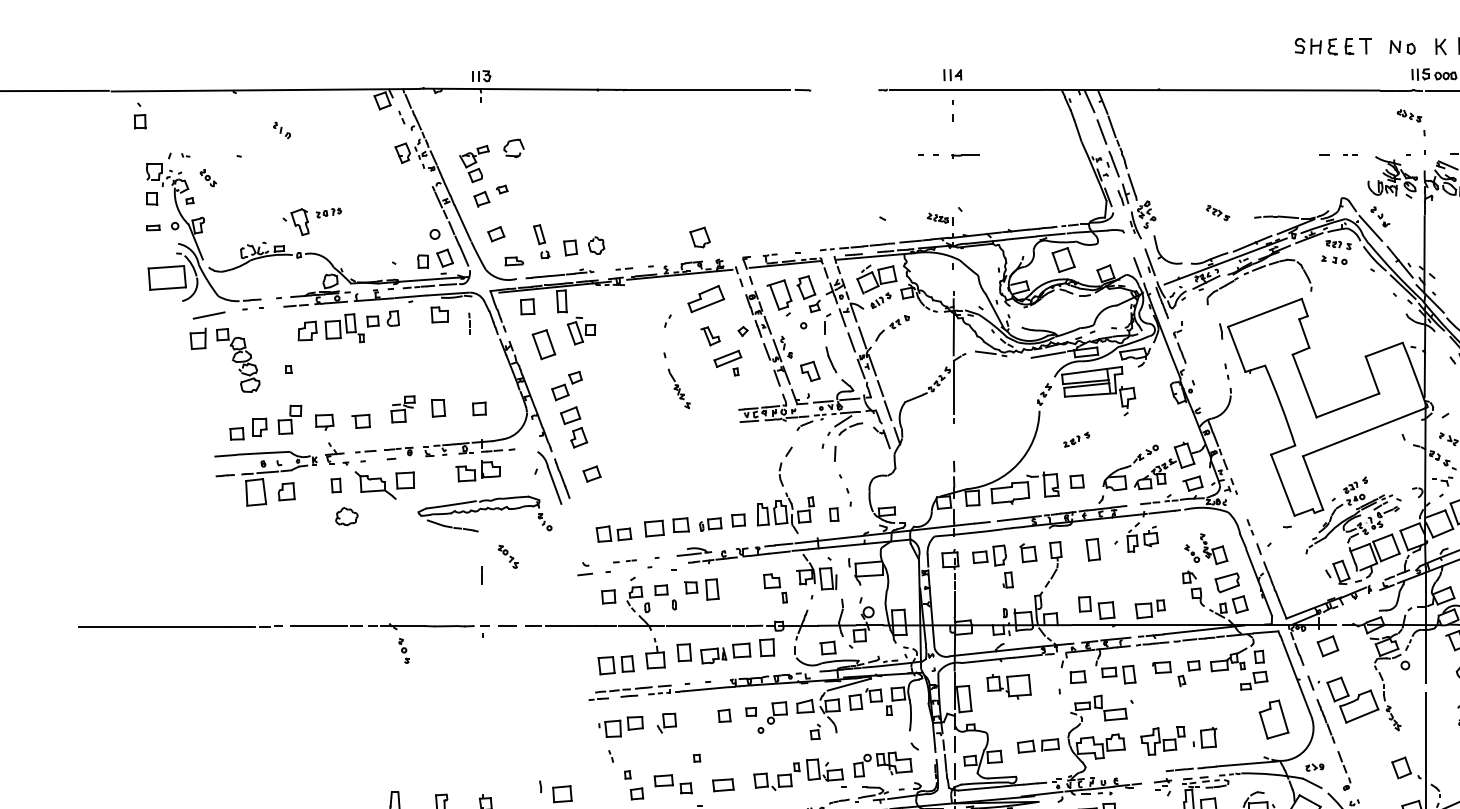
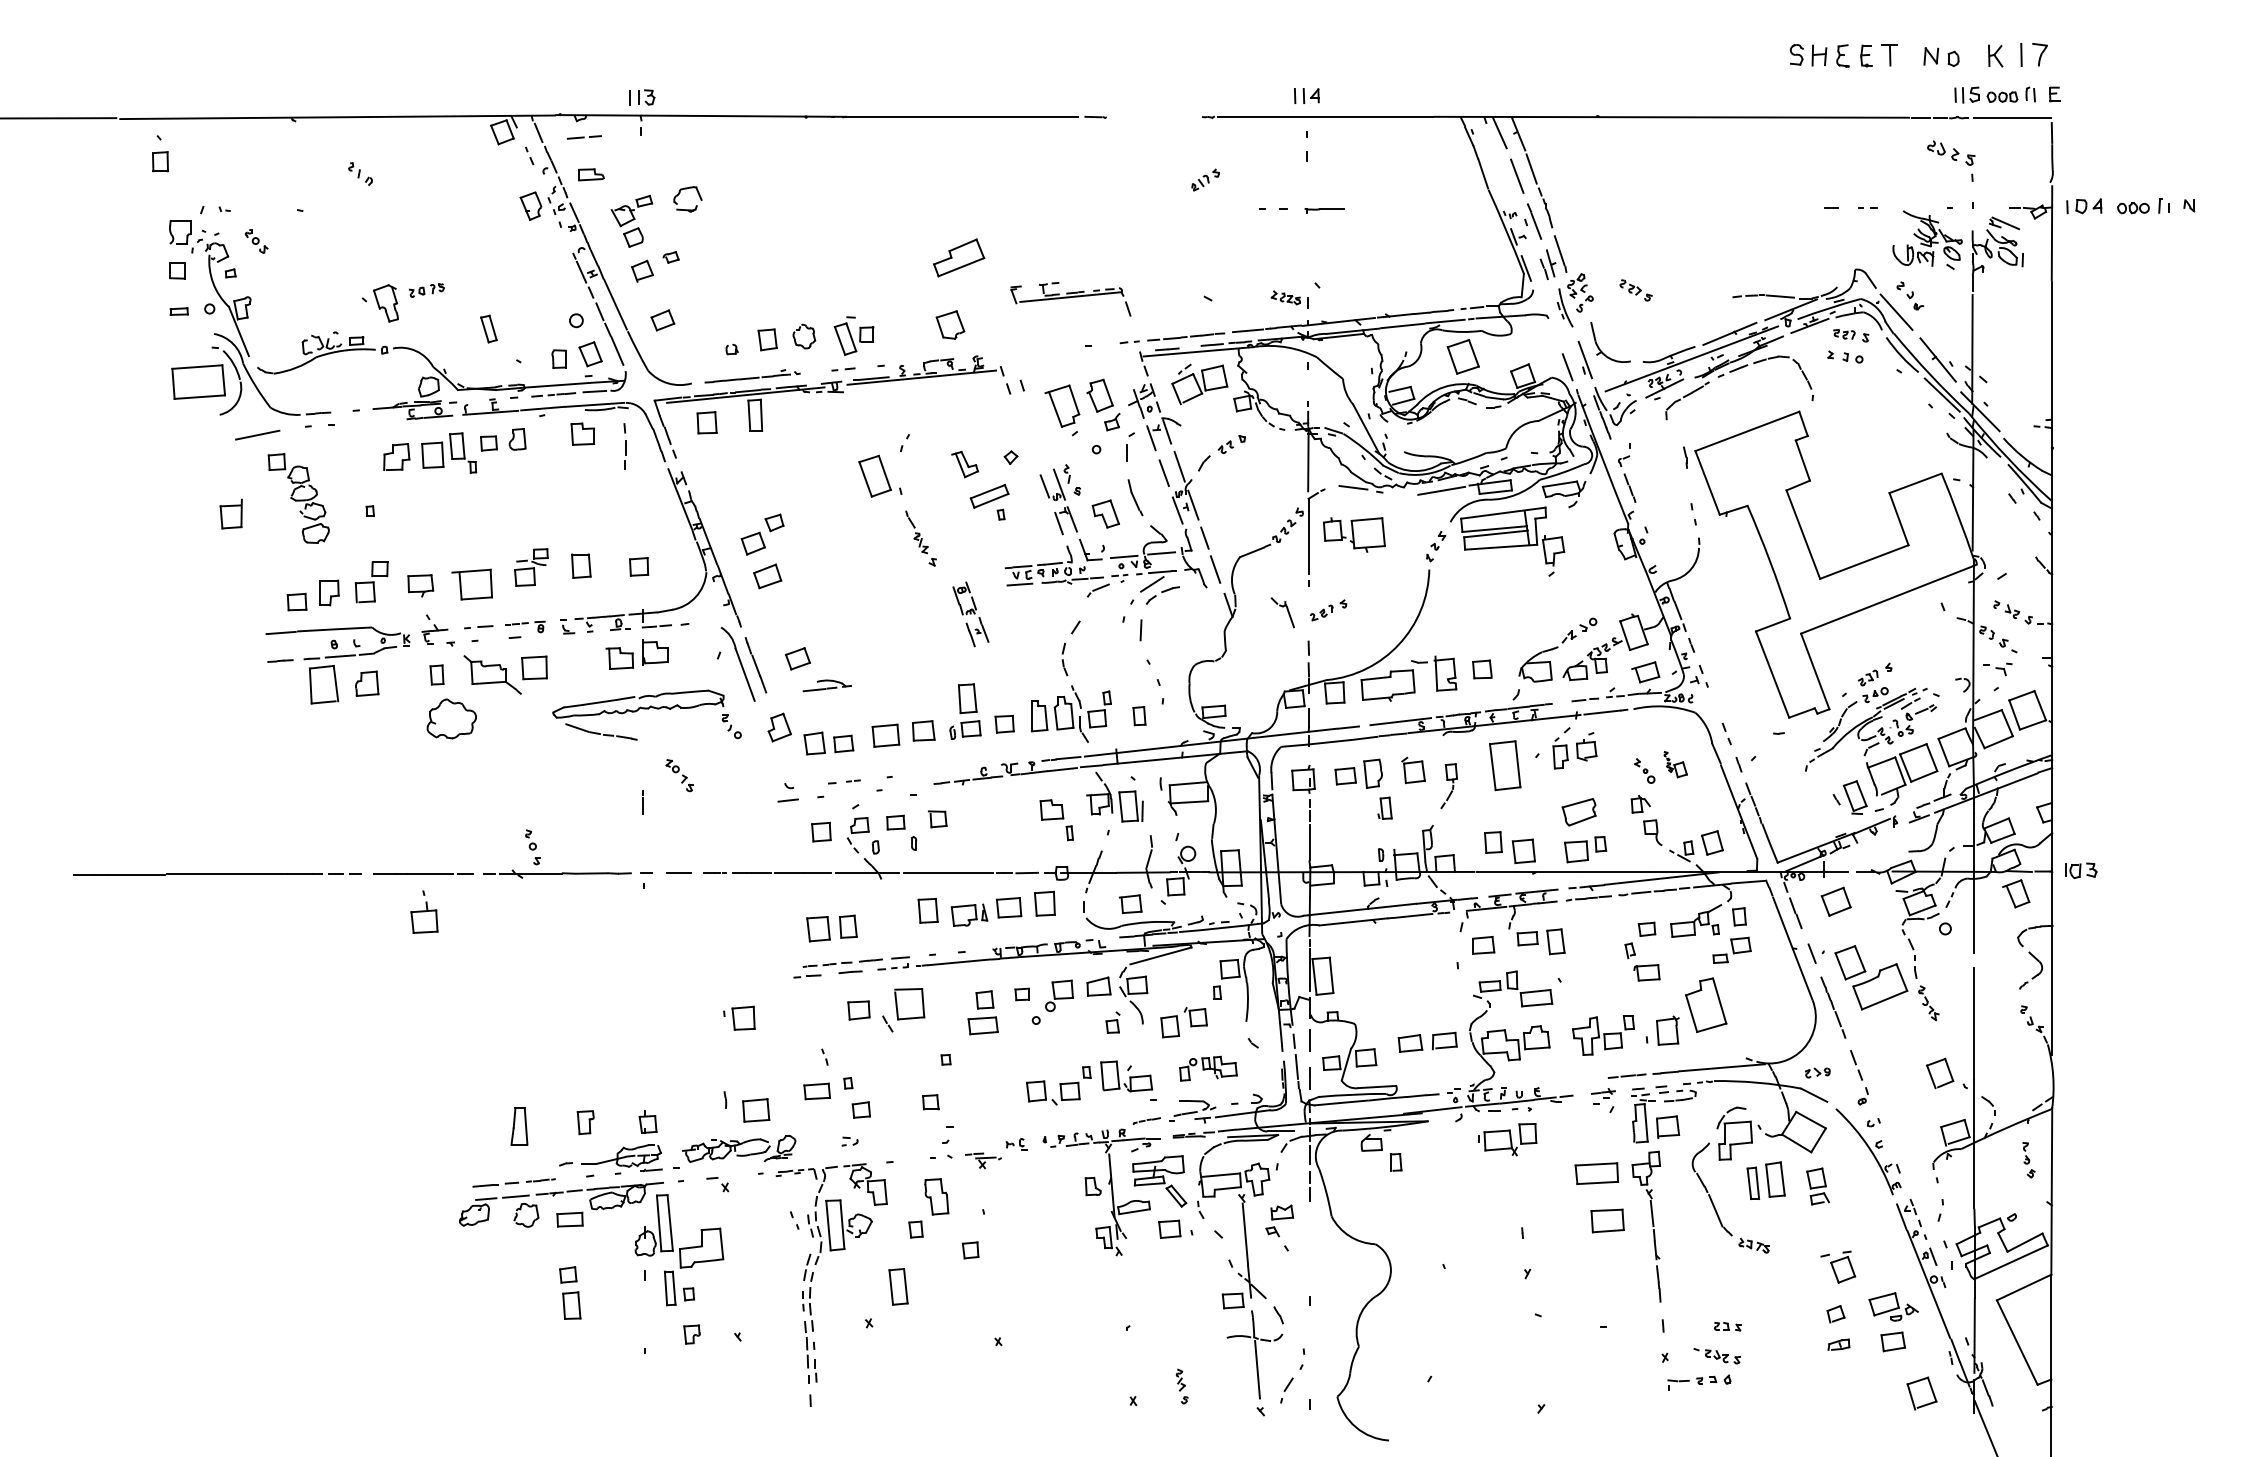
part: (1408, 115) -> (1950, 153), size x1.4
part: (1217, 213) -> (1635, 290), moved
part: (539, 234) -> (488, 328), moved
part: (514, 261) -> (591, 174), moved
part: (785, 266) -> (1070, 299), moved
part: (706, 298) -> (959, 257), moved
part: (880, 300) -> (1205, 179), moved
line: (295, 305) -> (583, 137), moved
part: (758, 314) -> (970, 614), moved
part: (469, 323) -> (624, 446), size x1.6
part: (581, 330) -> (853, 335), moved
part: (197, 338) -> (230, 513), moved
part: (543, 344) -> (874, 475), moved
part: (360, 421) -> (471, 584), size x1.6
part: (578, 437) -> (779, 727), moved
part: (881, 437) -> (1282, 612), moved
part: (1076, 439) -> (1328, 610), moved
part: (347, 516) -> (452, 718), size x1.6
part: (1214, 548) -> (1675, 764), size x0.6
part: (1092, 549) -> (1504, 765), size x1.6
part: (693, 551) -> (826, 685), moved
part: (1053, 563) -> (1449, 785), size x0.7
part: (1226, 583) -> (1578, 812), moved
part: (712, 589) -> (967, 698), moved
part: (403, 651) -> (532, 847), moved
part: (655, 653) -> (424, 911), moved
part: (1161, 667) -> (1646, 972), moved
part: (1008, 686) -> (1353, 534), moved
part: (865, 699) -> (1183, 1022), moved
part: (1274, 719) -> (1706, 1005), moved
part: (666, 723) -> (903, 1010), size x1.6
part: (610, 728) -> (739, 1017), moved
part: (883, 764) -> (1208, 1068), size x0.7
part: (663, 780) -> (816, 1091), moved
part: (722, 785) -> (982, 1025), moved

